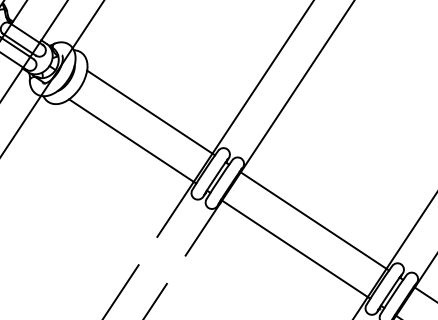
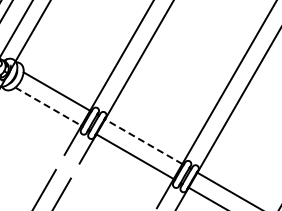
line: (131, 140) -> (48, 106), solid -> dashed
line: (313, 220) -> (143, 141), solid -> dashed

